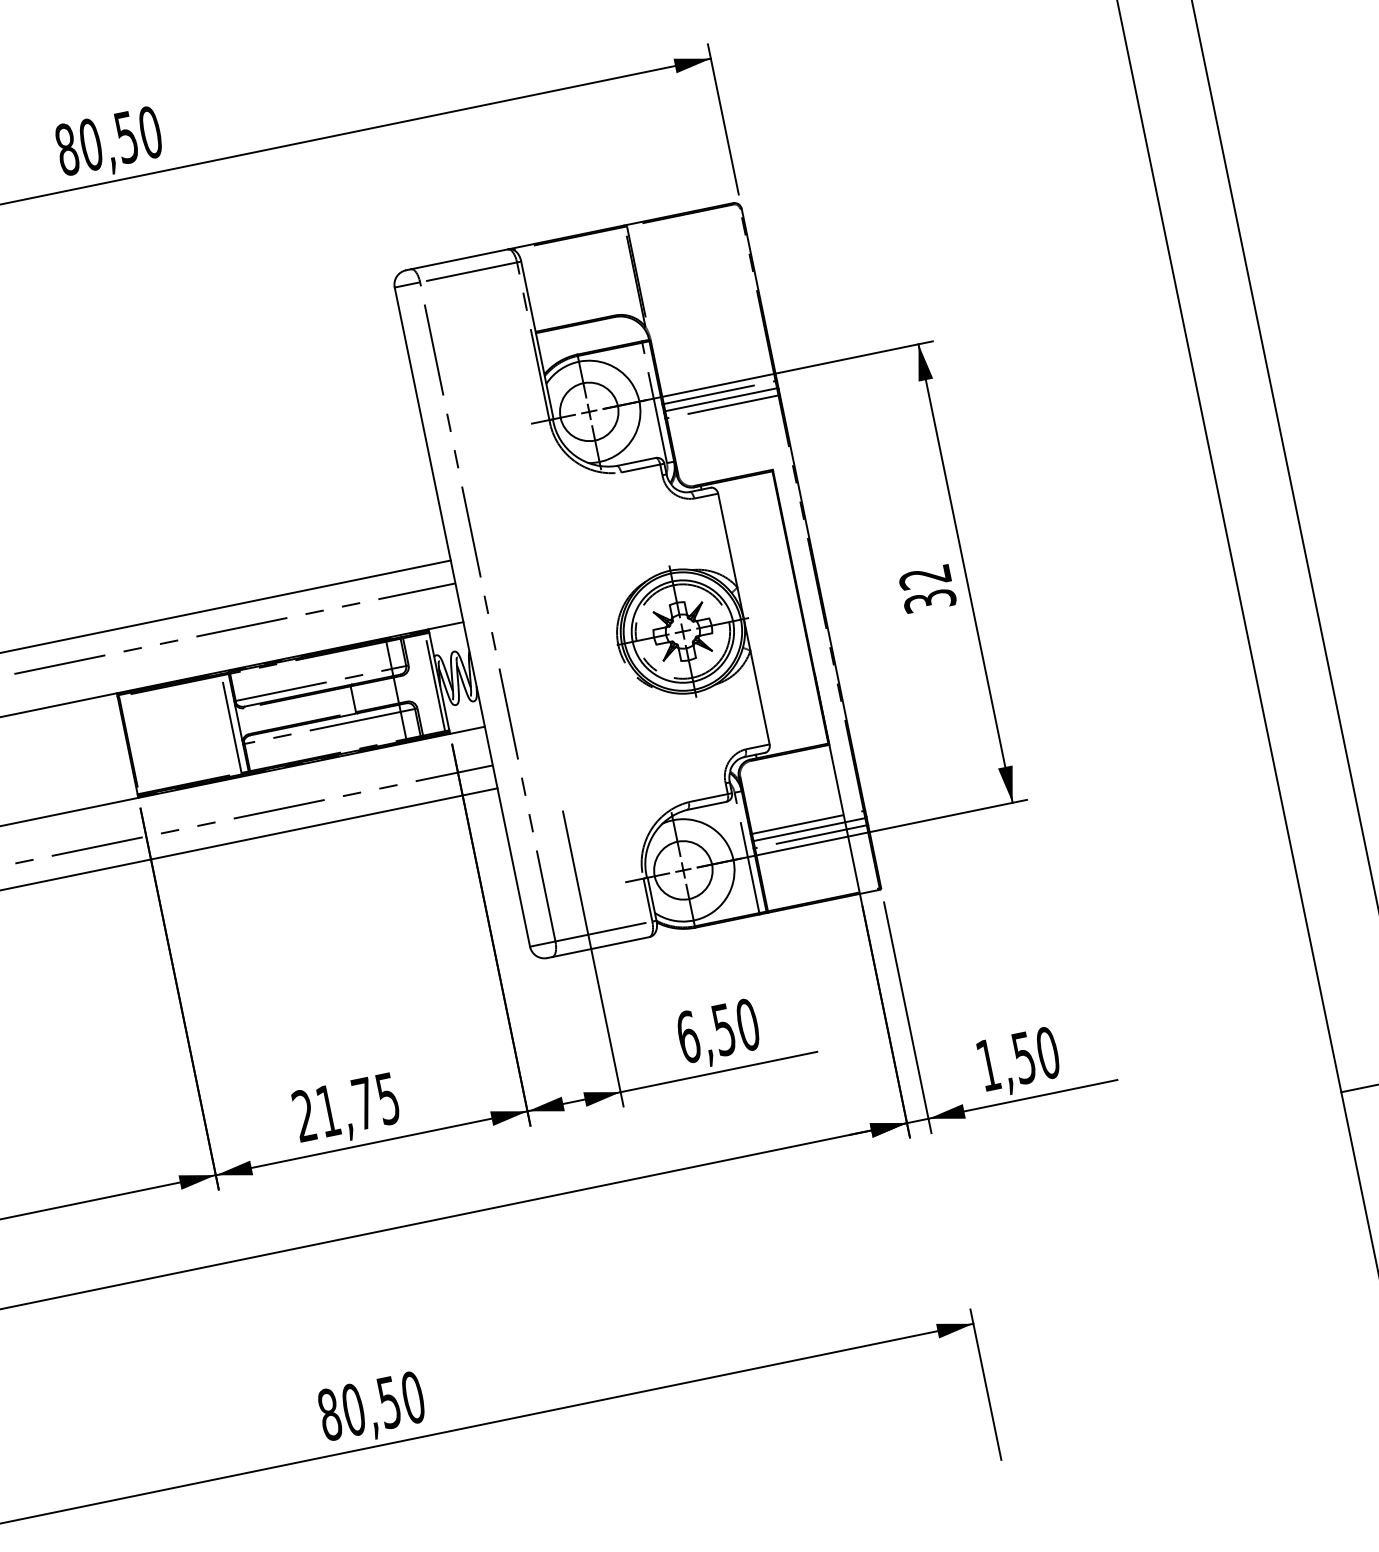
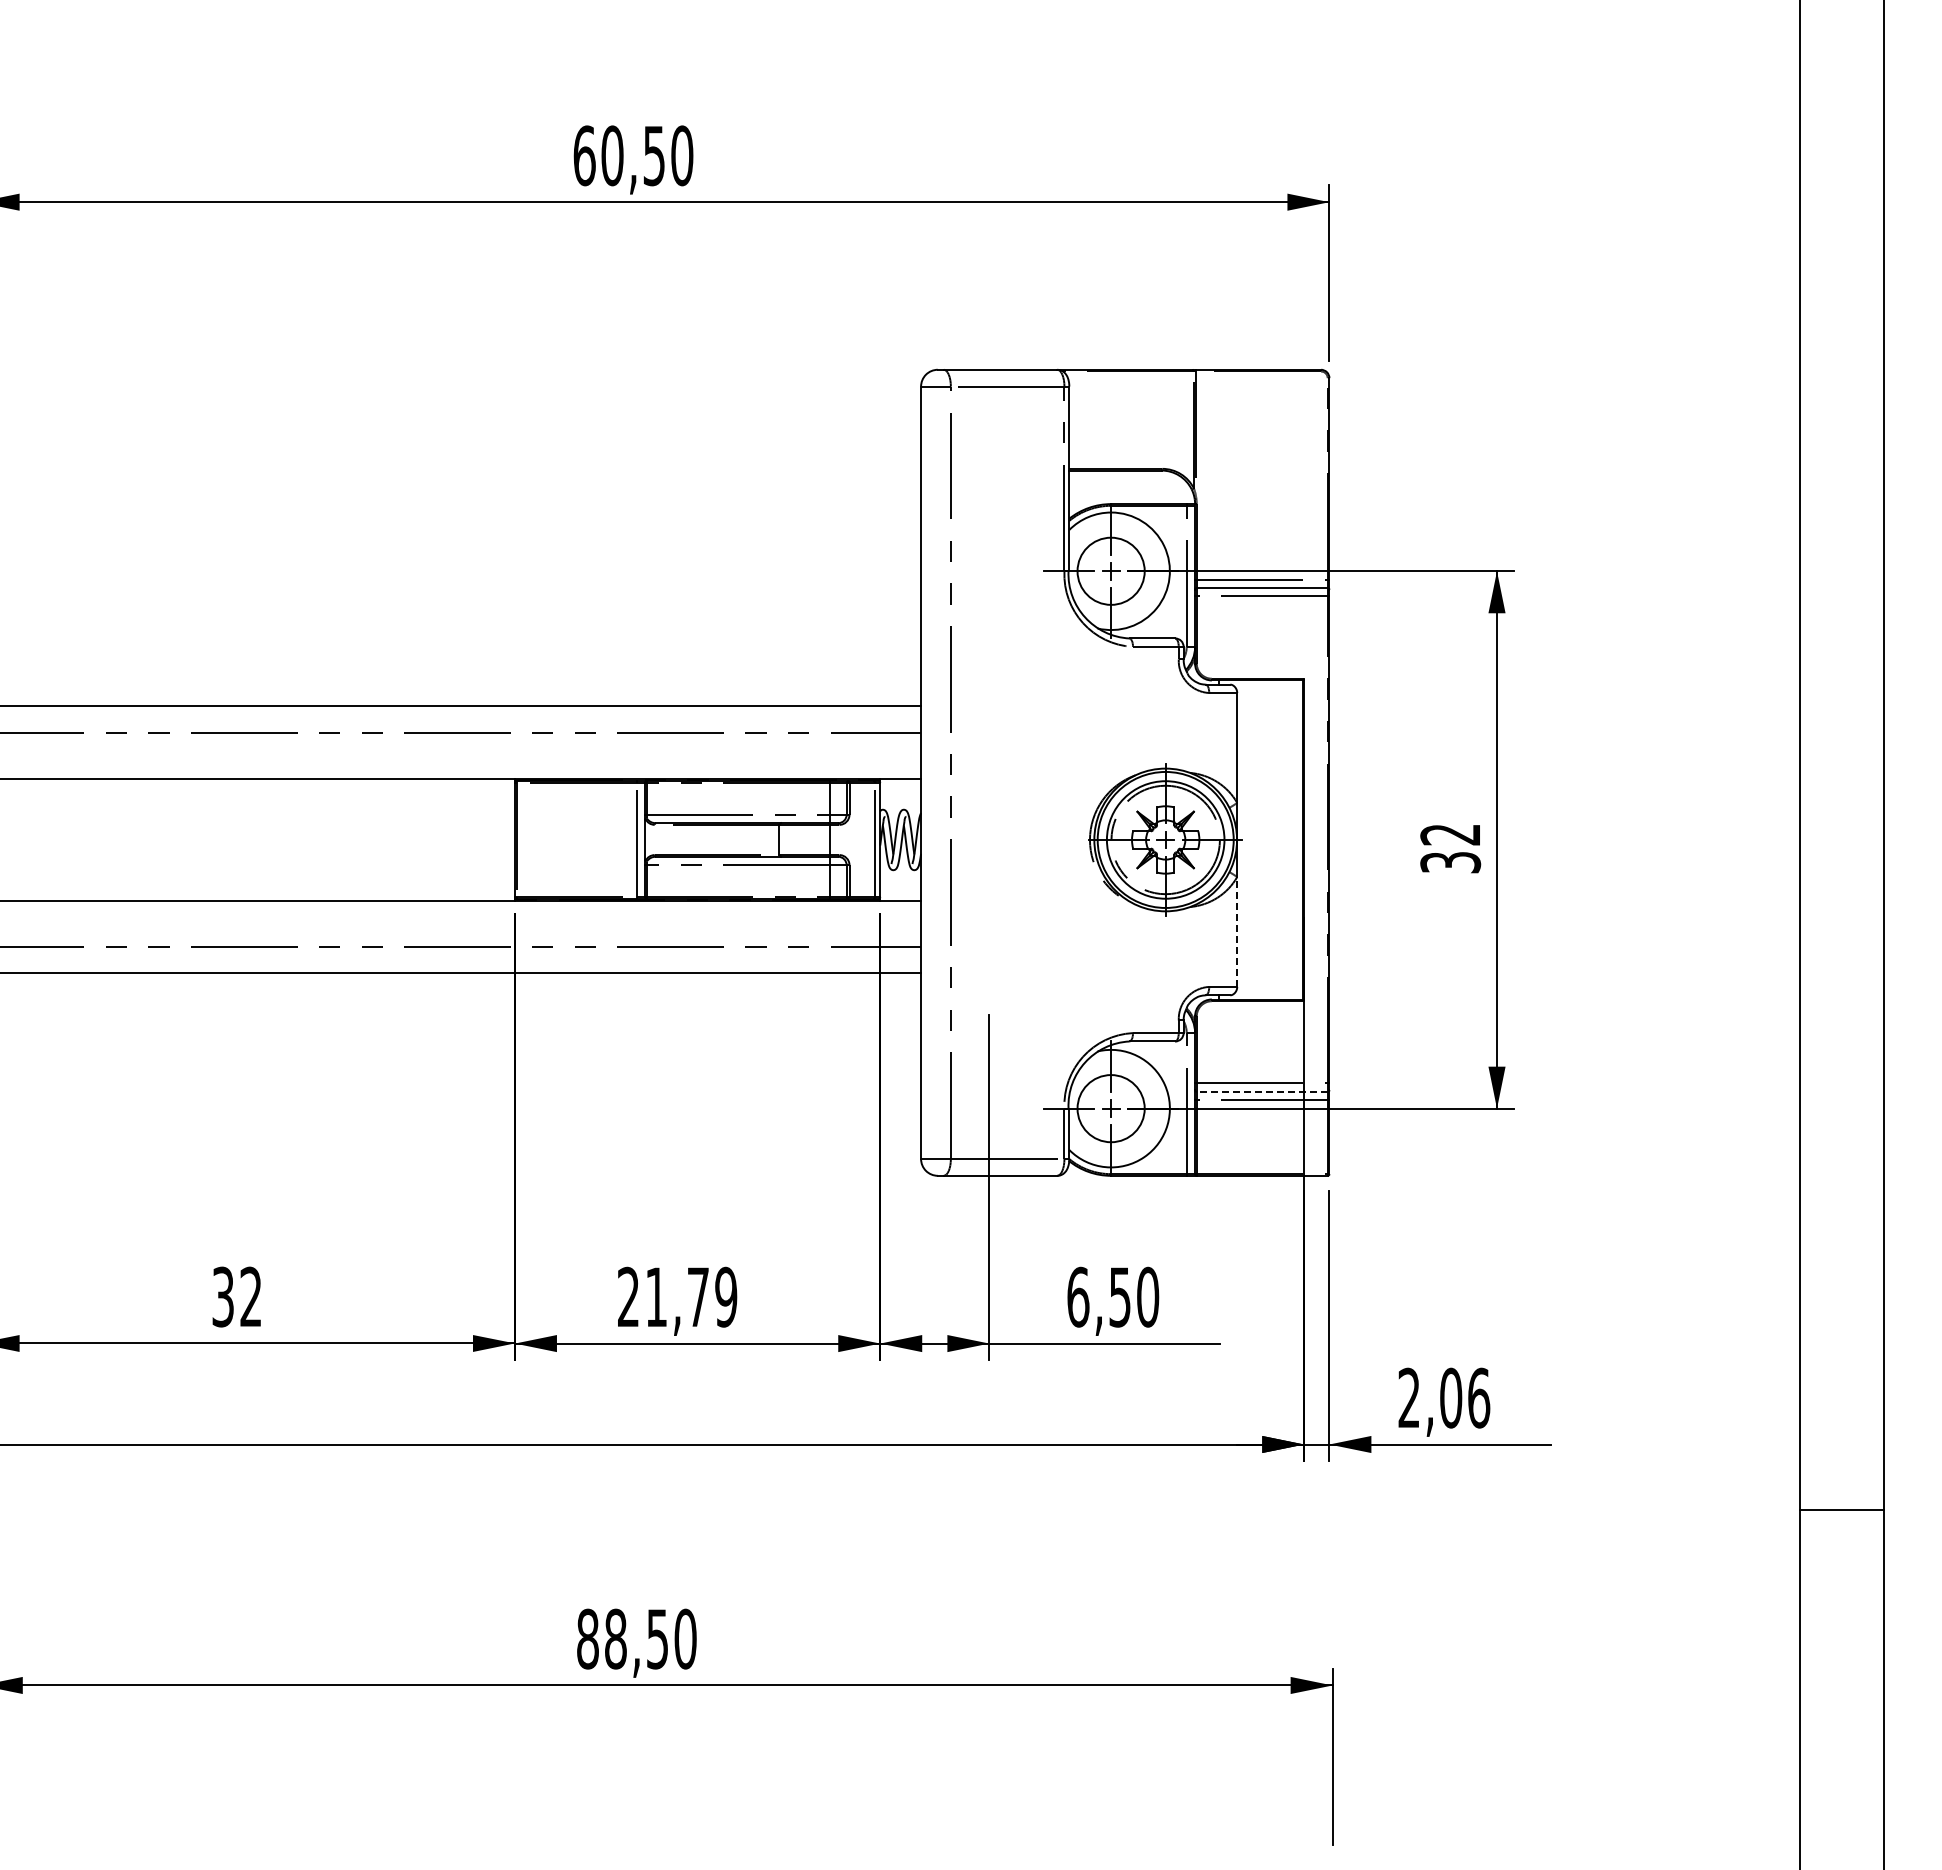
text: (67, 149) -> (584, 155), 80,50 -> 60,50
line: (760, 697) -> (1237, 931), solid -> dashed
line: (808, 829) -> (1261, 1091), solid -> dashed
text: (1018, 1058) -> (1444, 1397), 1,50 -> 2,06
text: (388, 1098) -> (726, 1296), 21,75 -> 21,79
text: (353, 1410) -> (615, 1639), 80,50 -> 88,50

